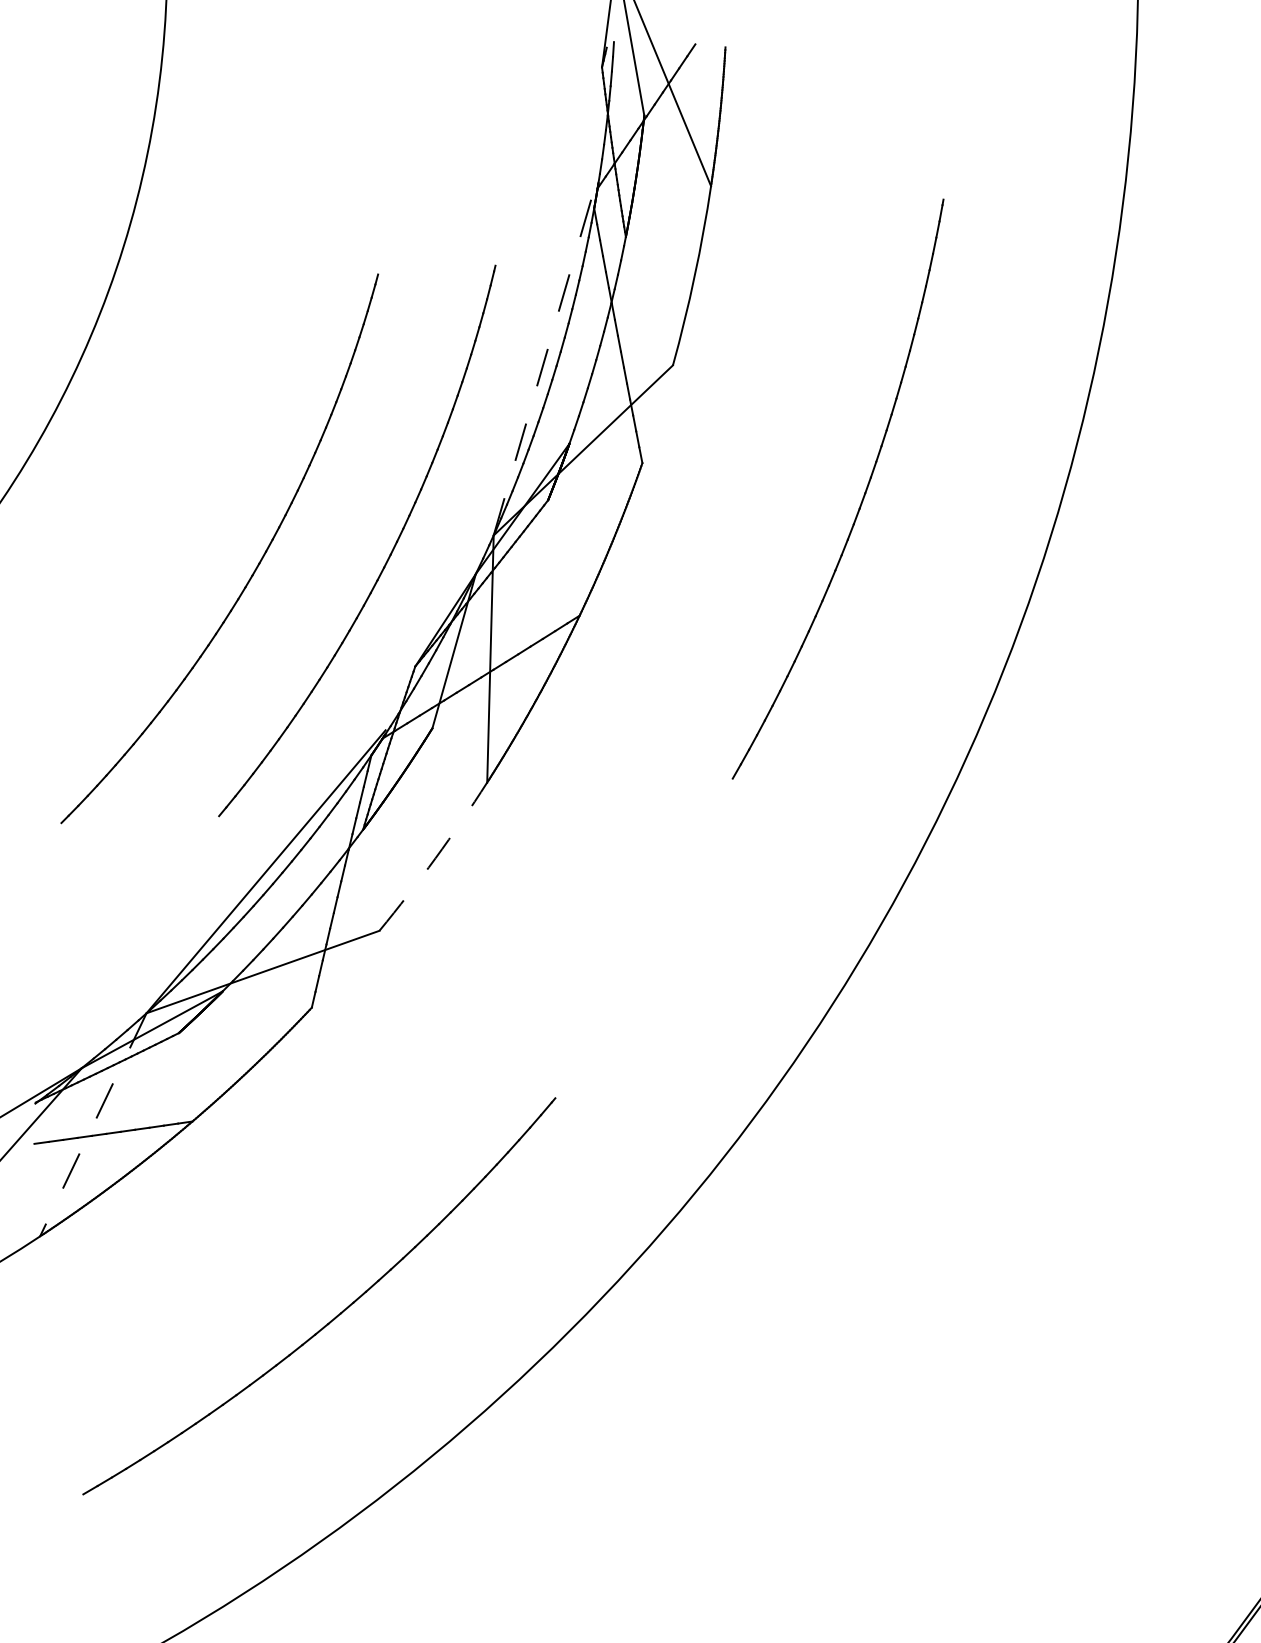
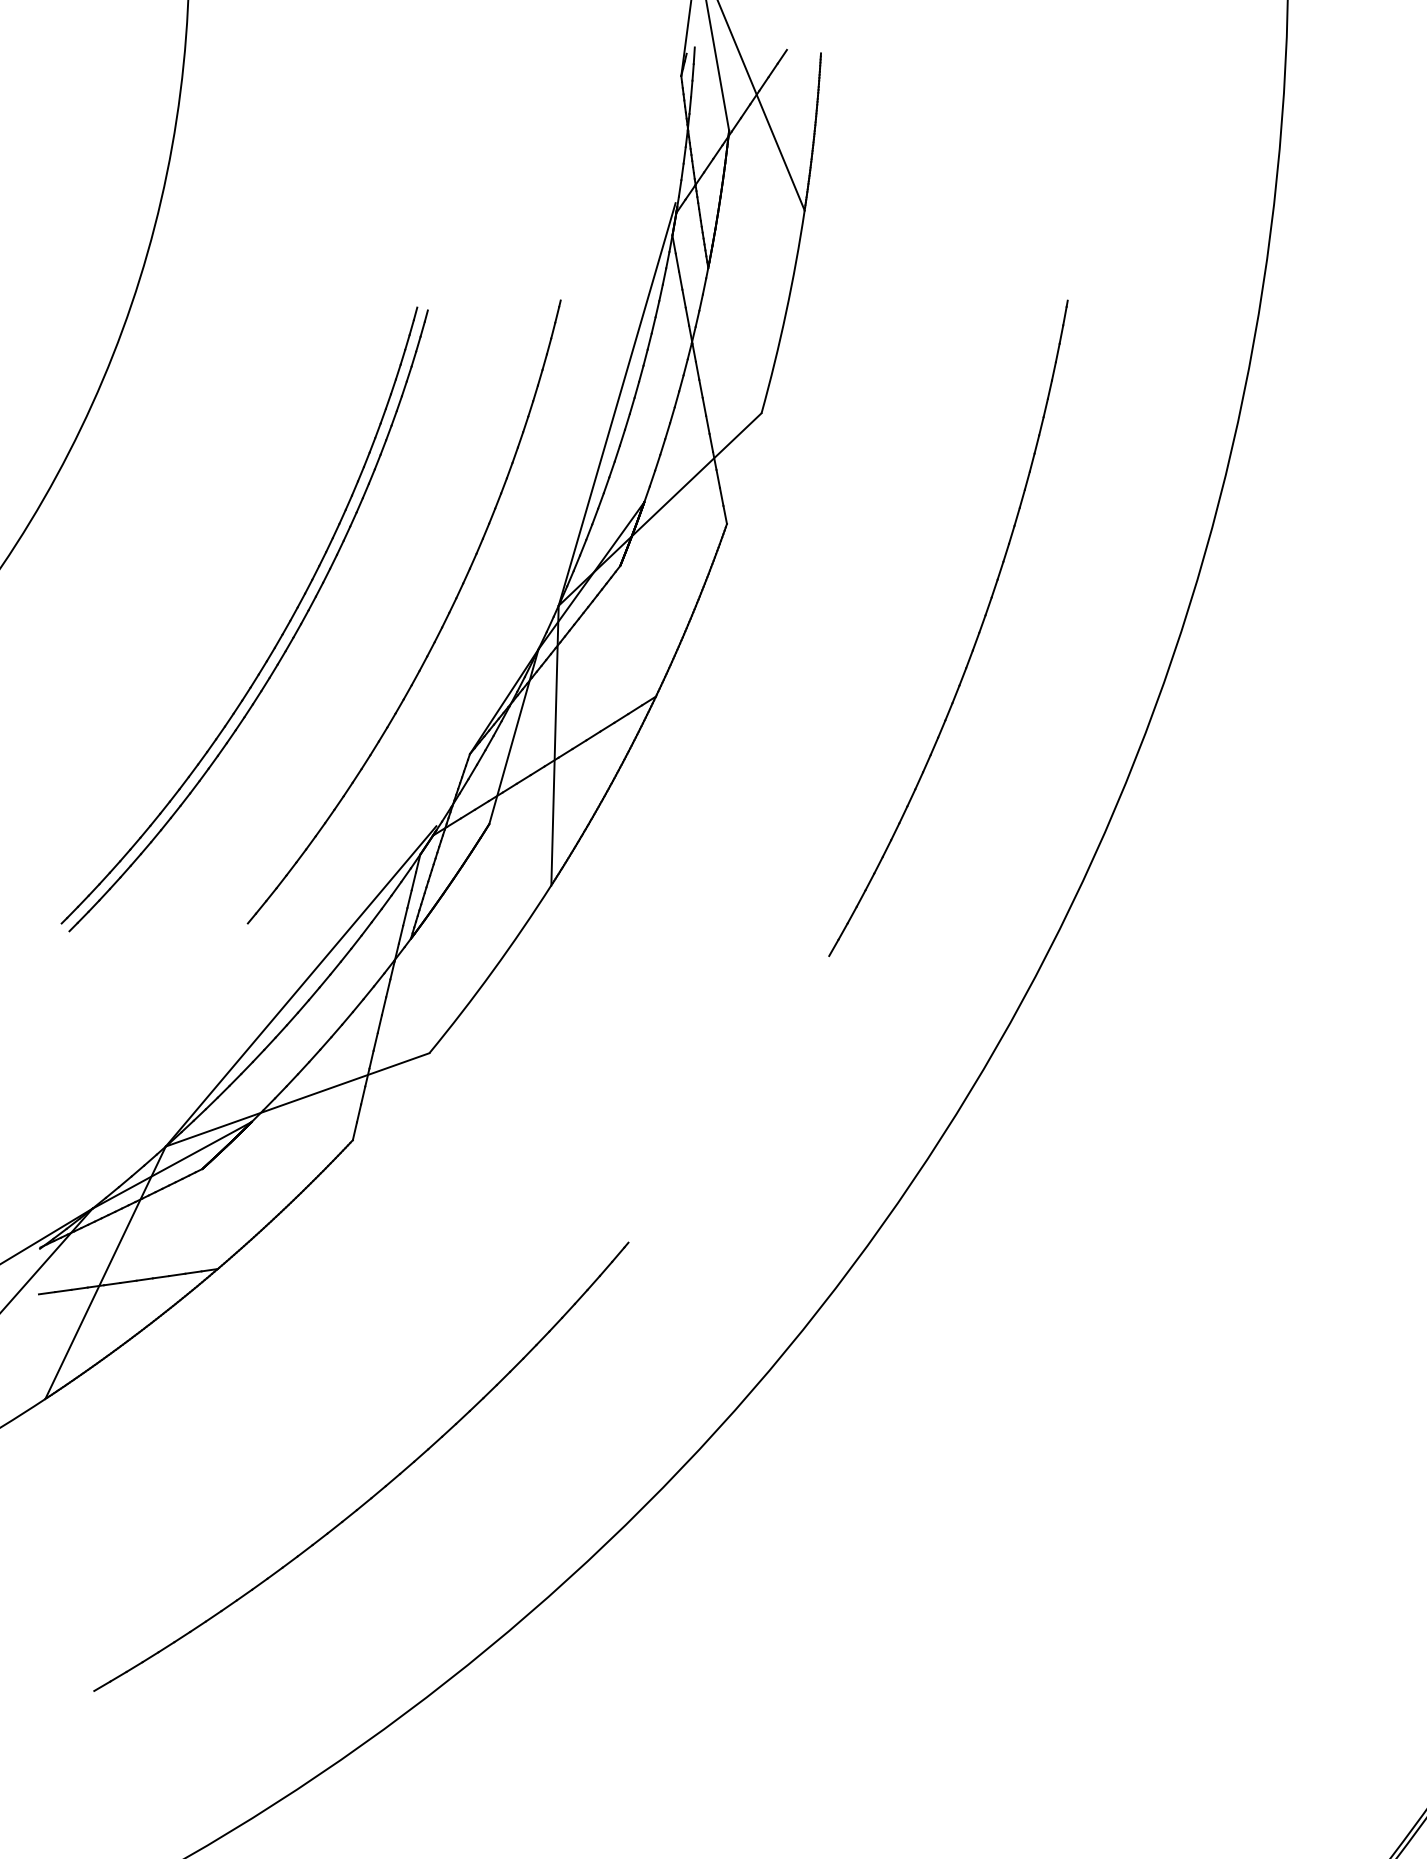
line: (545, 357) -> (617, 404), dashed -> solid
part: (862, 498) -> (975, 639), moved
part: (247, 563) -> (279, 637), added
arc: (435, 858) -> (492, 971), dashed -> solid
line: (93, 1124) -> (105, 1272), dashed -> solid

